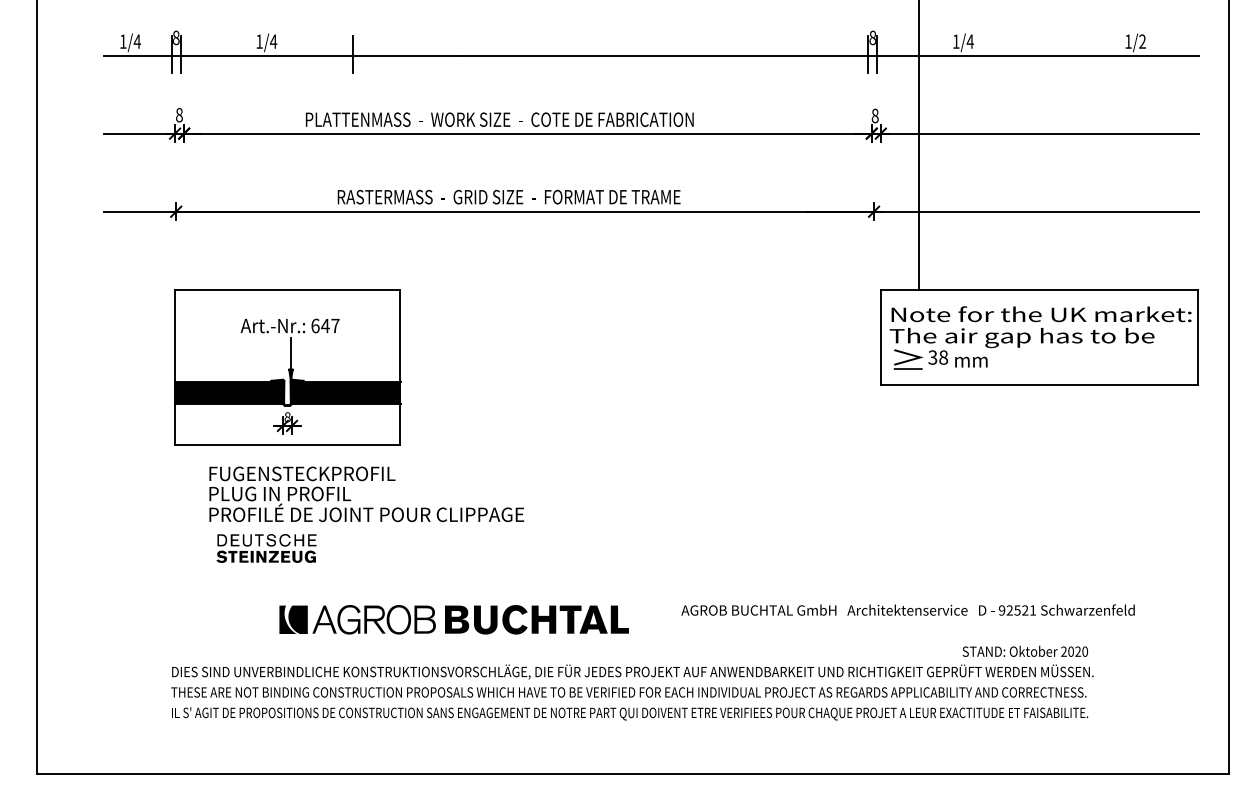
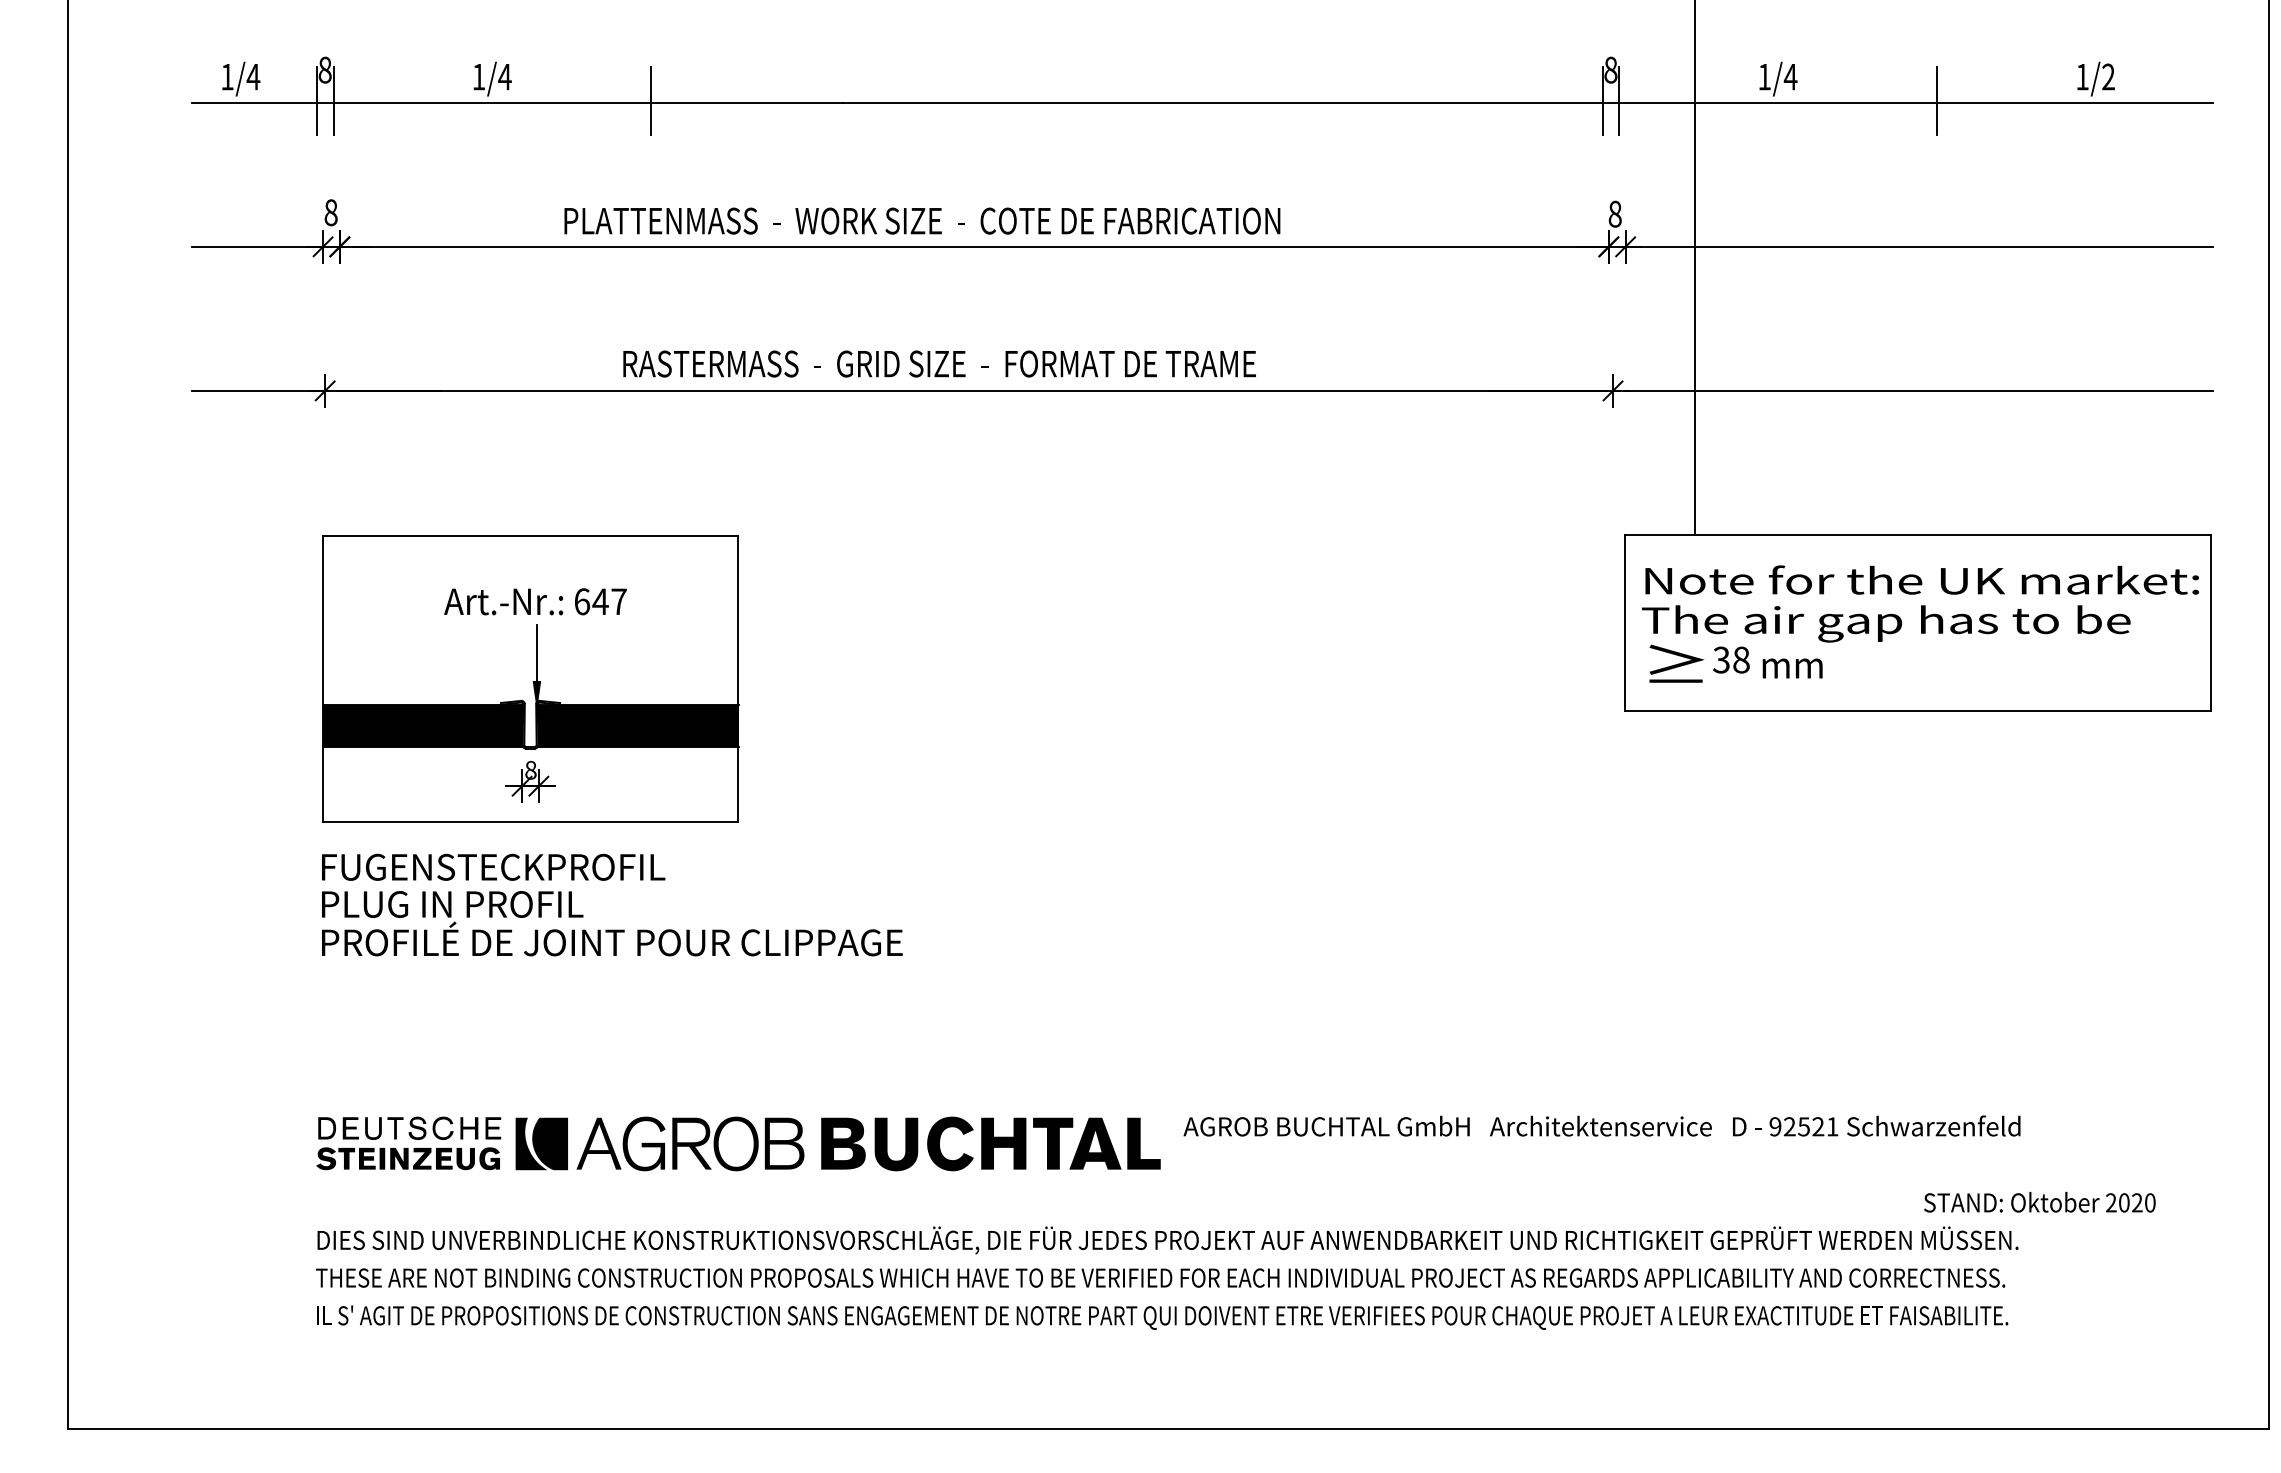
line: (1049, 54) -> (1936, 100), added
text: (366, 494) -> (611, 905), moved
part: (266, 548) -> (408, 1143), moved
text: (907, 609) -> (1600, 1124), moved
text: (1024, 650) -> (2038, 1200), moved

